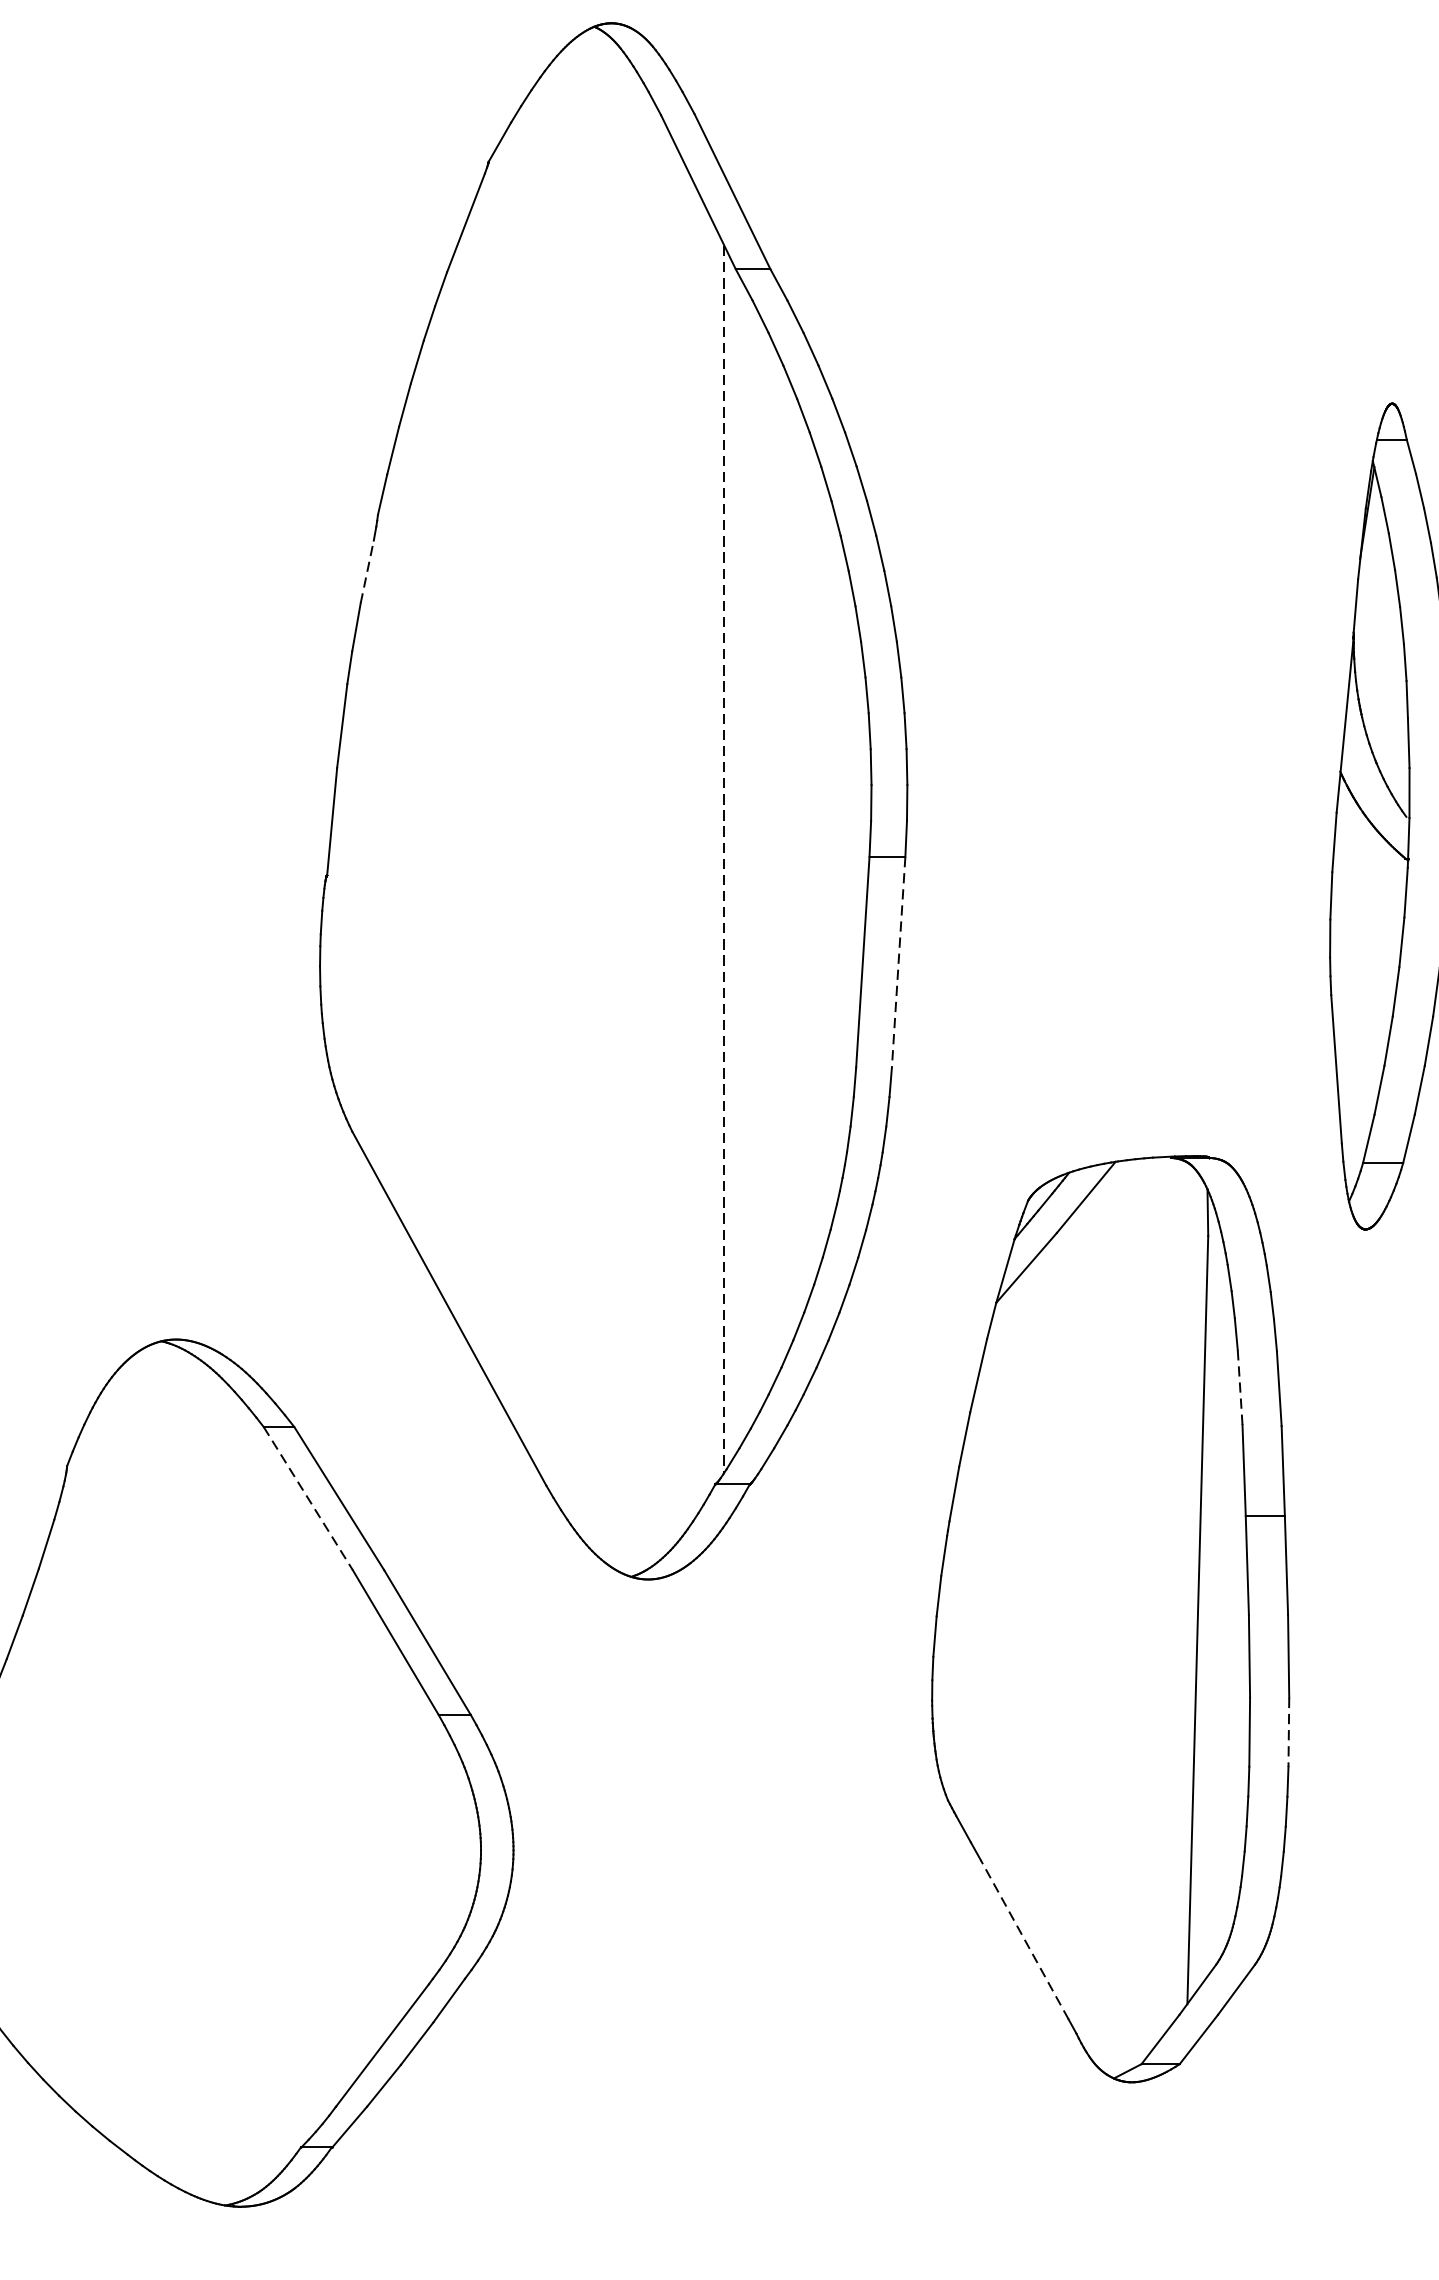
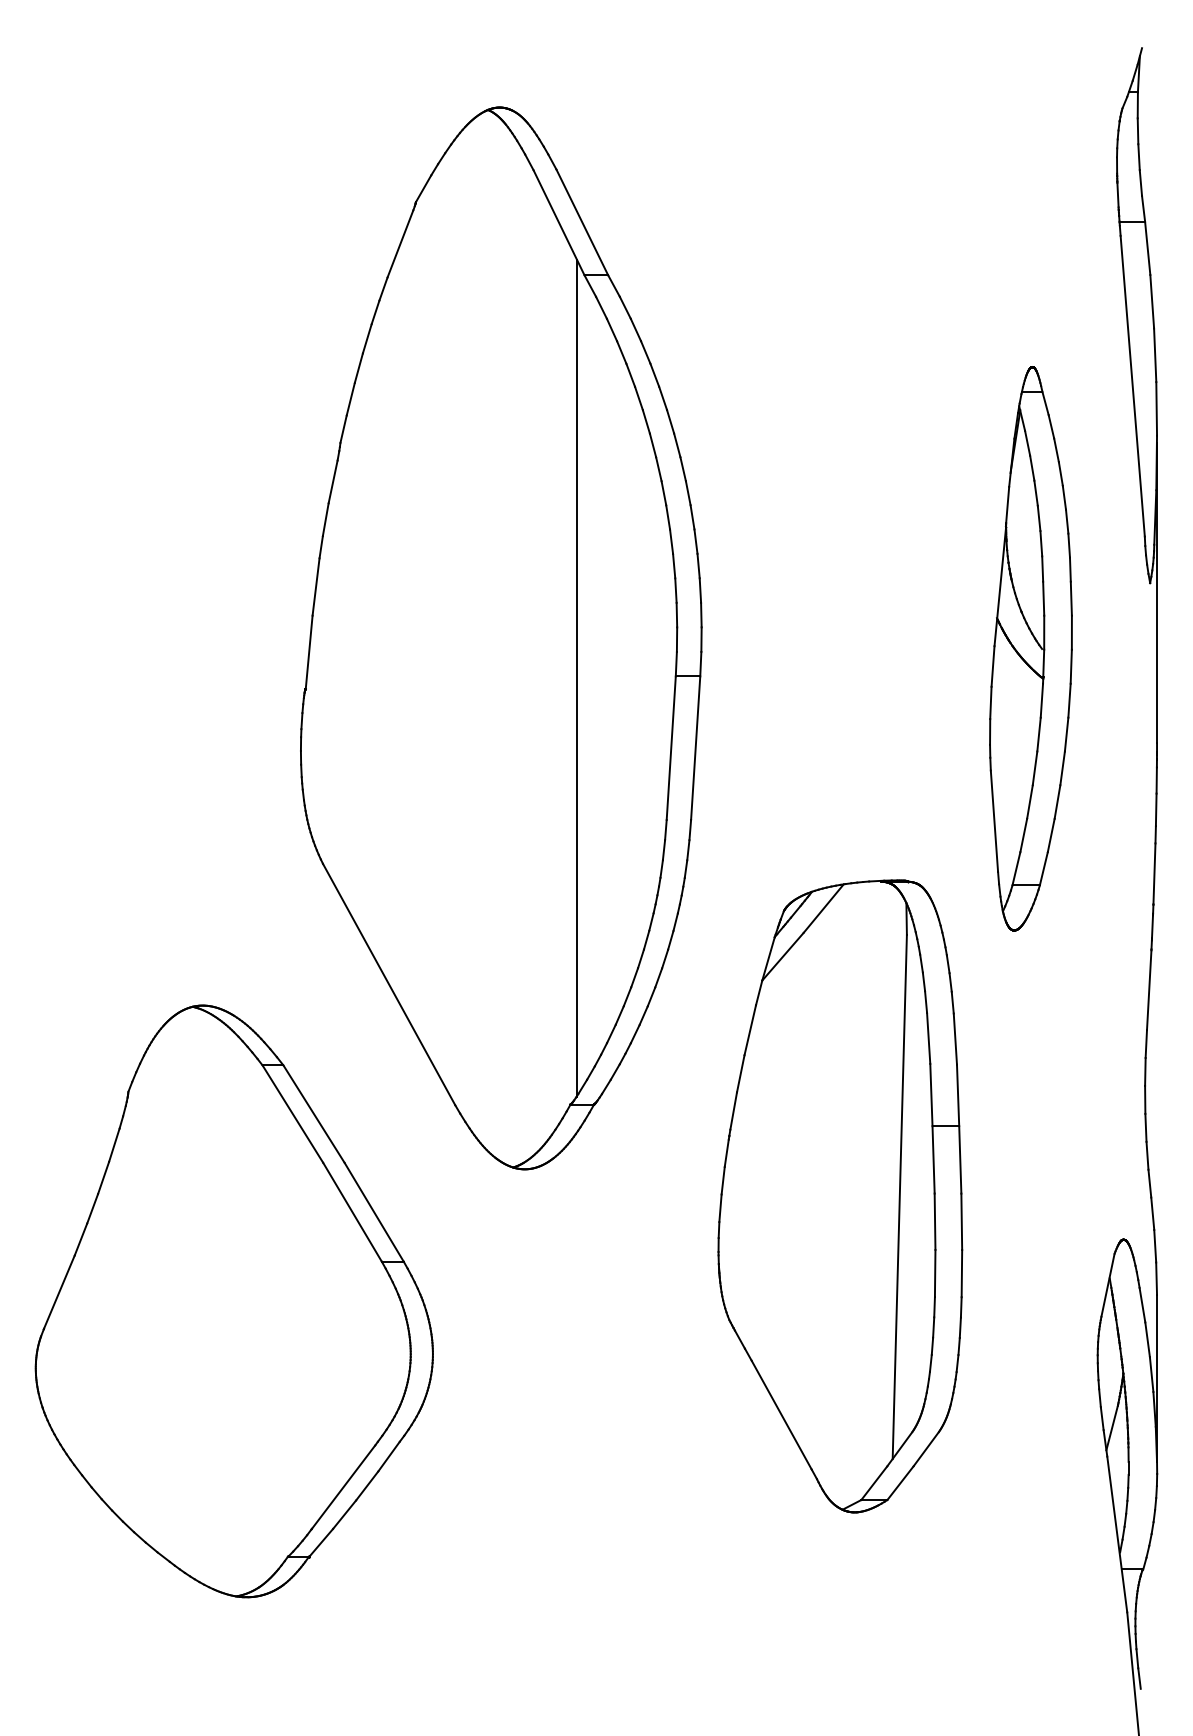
line: (367, 571) -> (333, 481), dashed -> solid
line: (723, 860) -> (576, 678), dashed -> solid
line: (898, 962) -> (695, 748), dashed -> solid
line: (1239, 1387) -> (928, 1038), dashed -> solid
line: (309, 1499) -> (293, 1114), dashed -> solid
line: (1288, 1732) -> (961, 1273), dashed -> solid
line: (1024, 1938) -> (781, 1414), dashed -> solid

